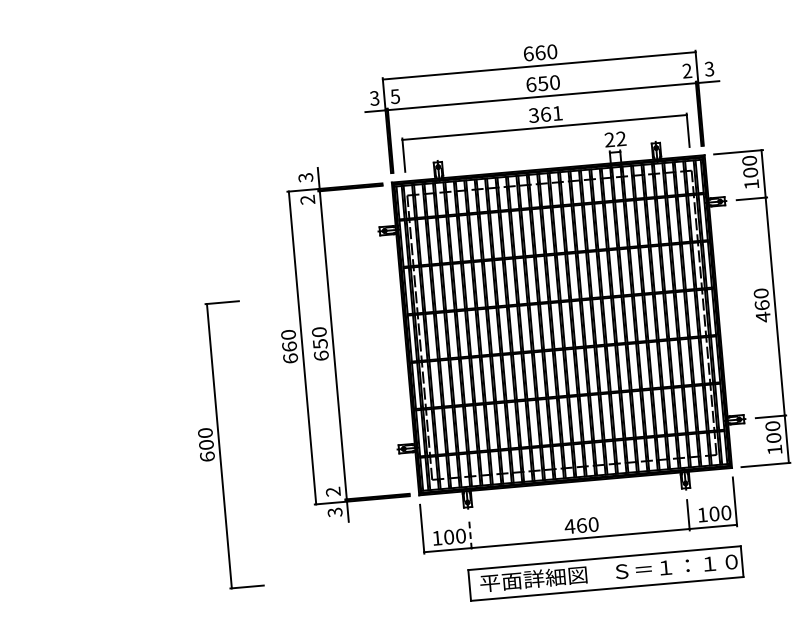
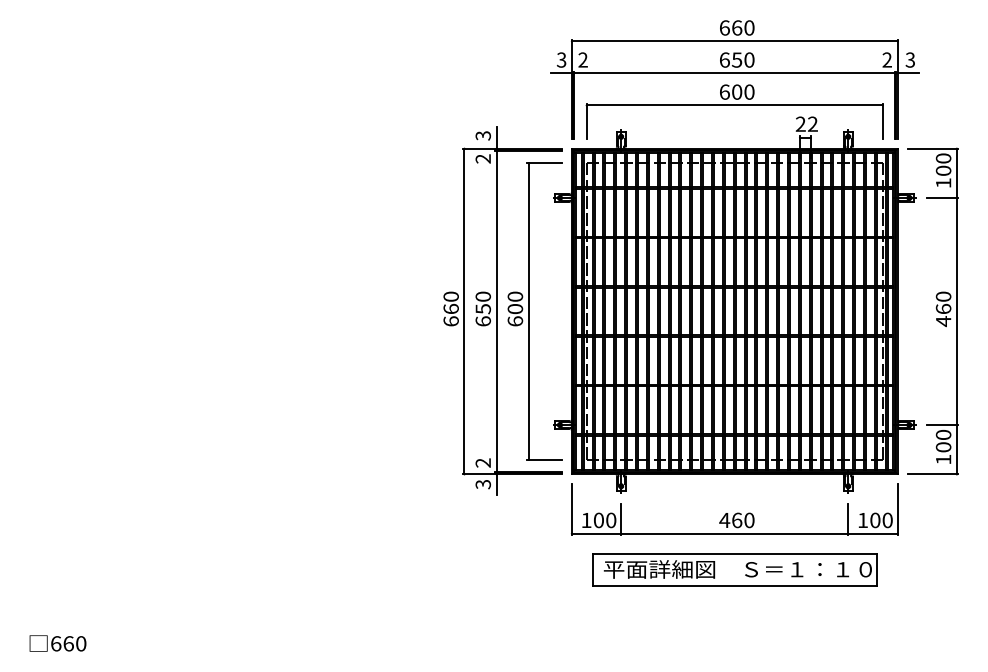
text: (394, 96) -> (582, 59), 5 -> 2
text: (545, 113) -> (736, 91), 361 -> 600
part: (225, 445) -> (534, 311), moved
line: (470, 534) -> (621, 519), dashed -> solid
part: (605, 572) -> (734, 569), moved

